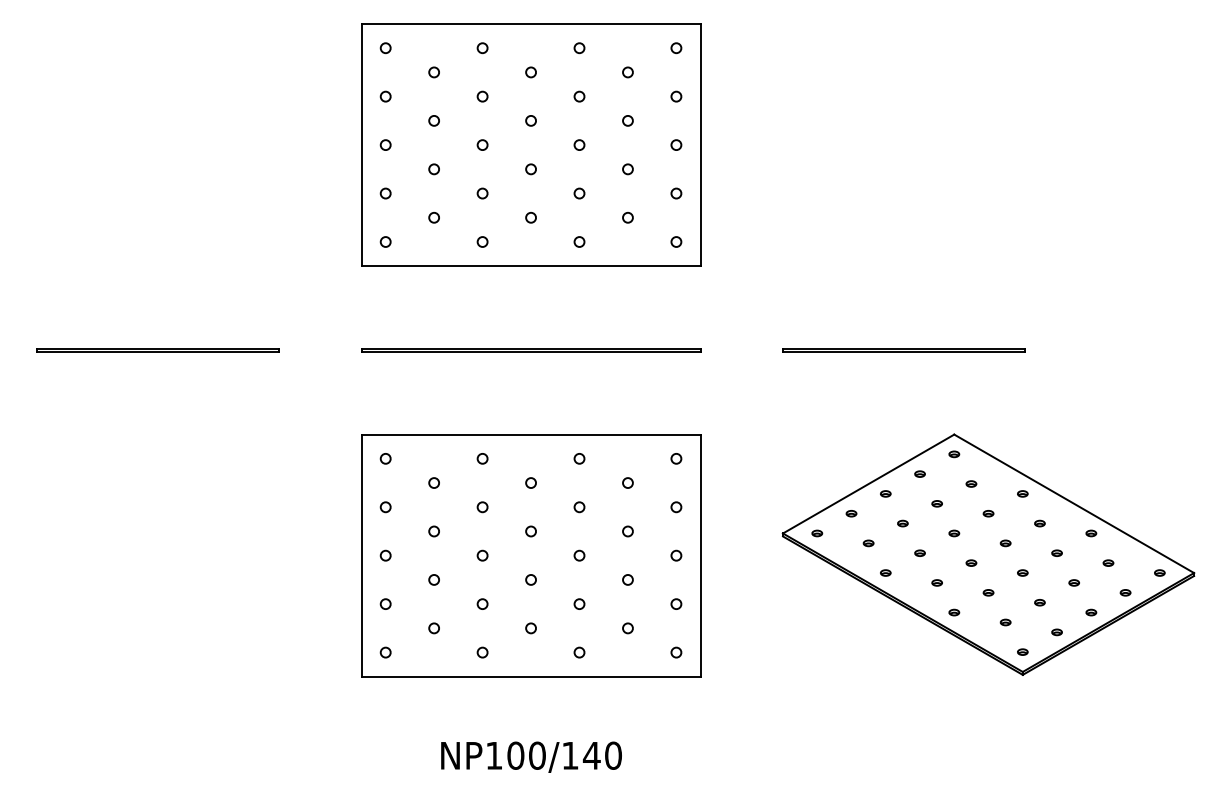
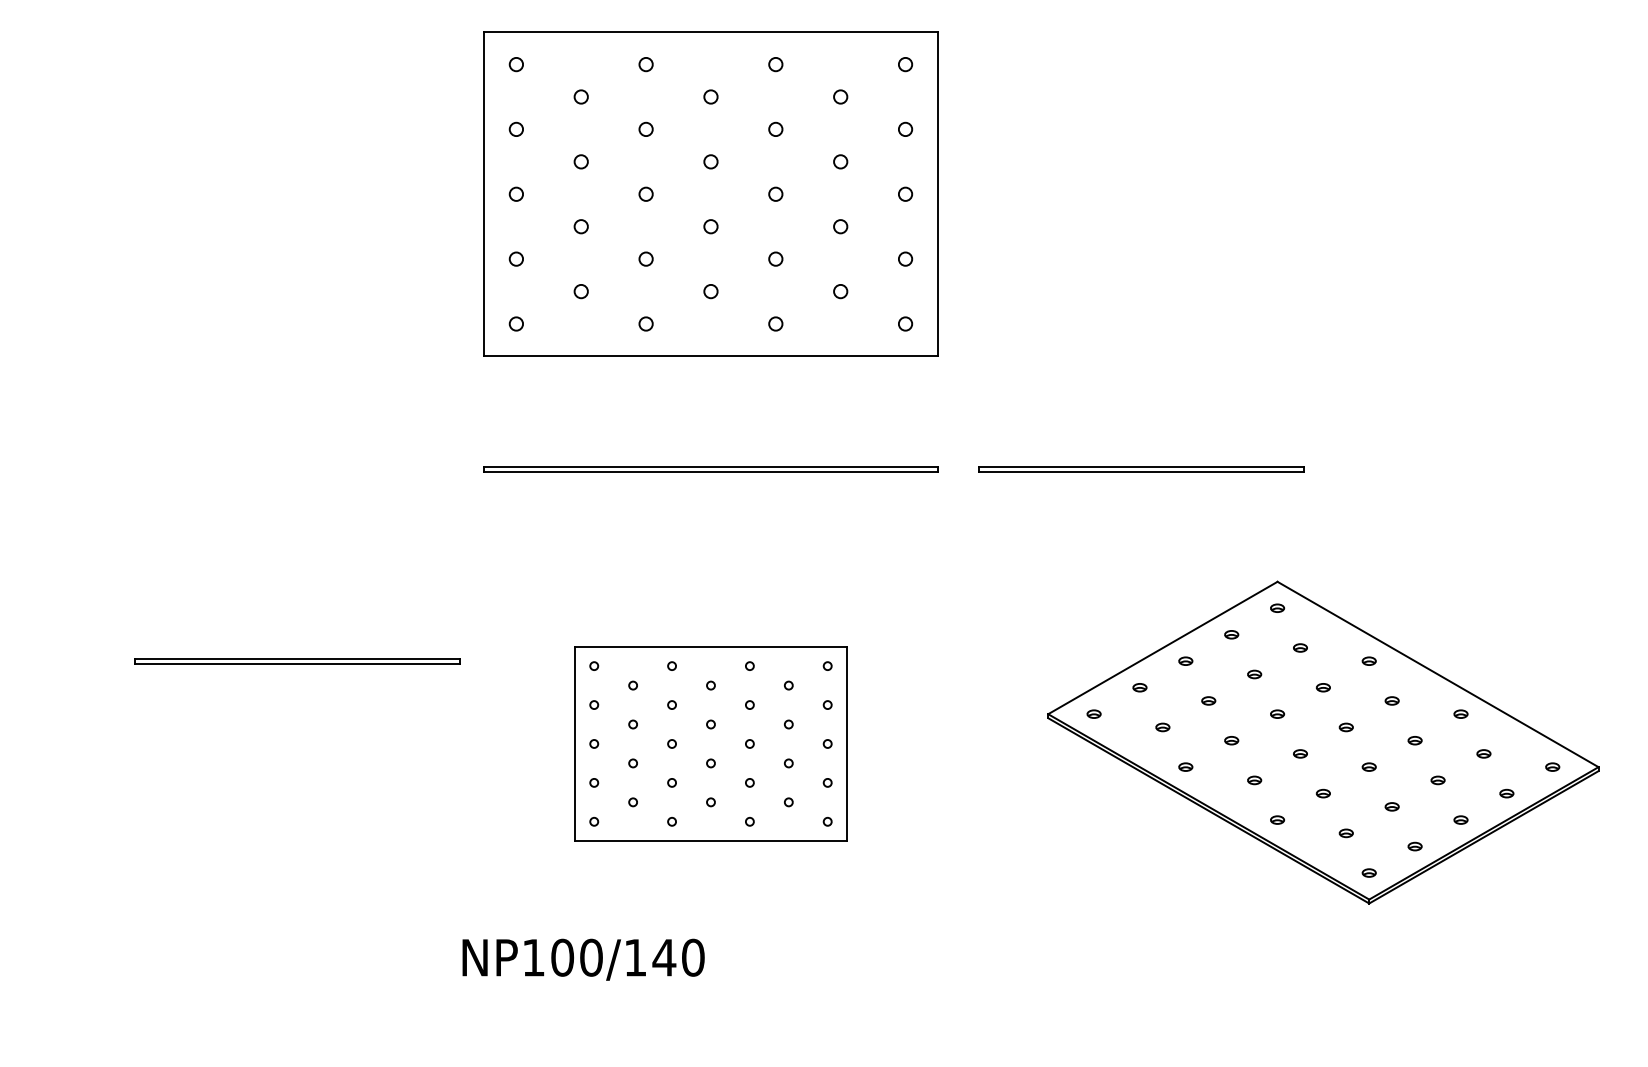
part: (157, 350) -> (297, 661), moved
part: (904, 350) -> (1141, 469), moved
part: (530, 555) -> (710, 743), size x0.6
text: (531, 757) -> (583, 959), moved

